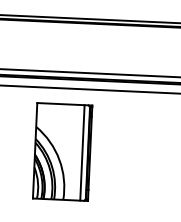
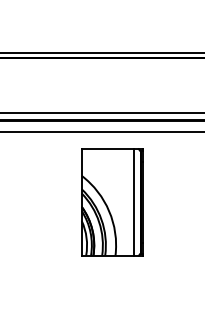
part: (62, 152) -> (112, 202), moved

